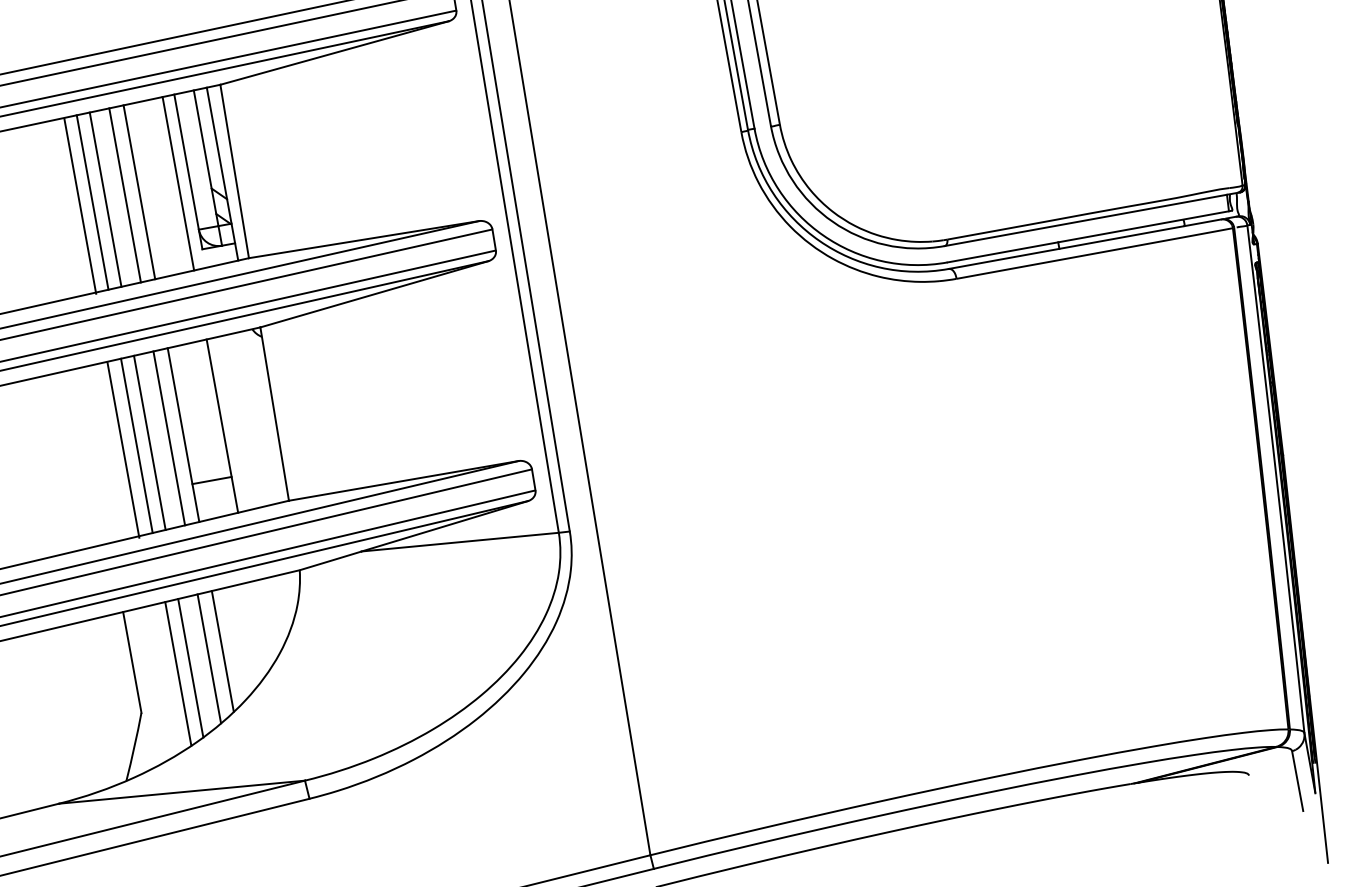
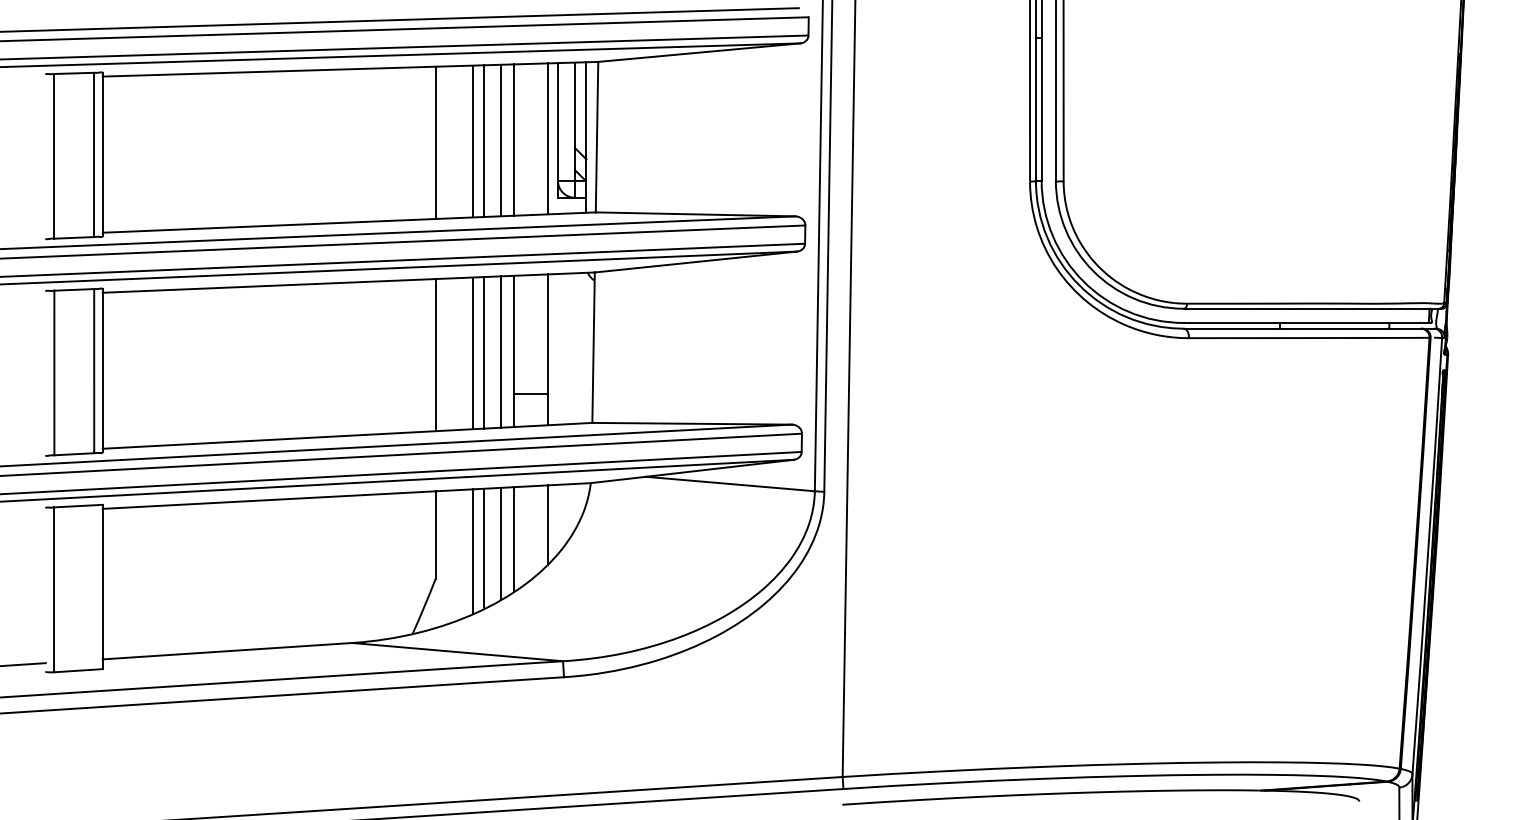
line: (80, 205) -> (435, 142), moved
line: (123, 450) -> (435, 355), moved
line: (258, 626) -> (547, 524), added

